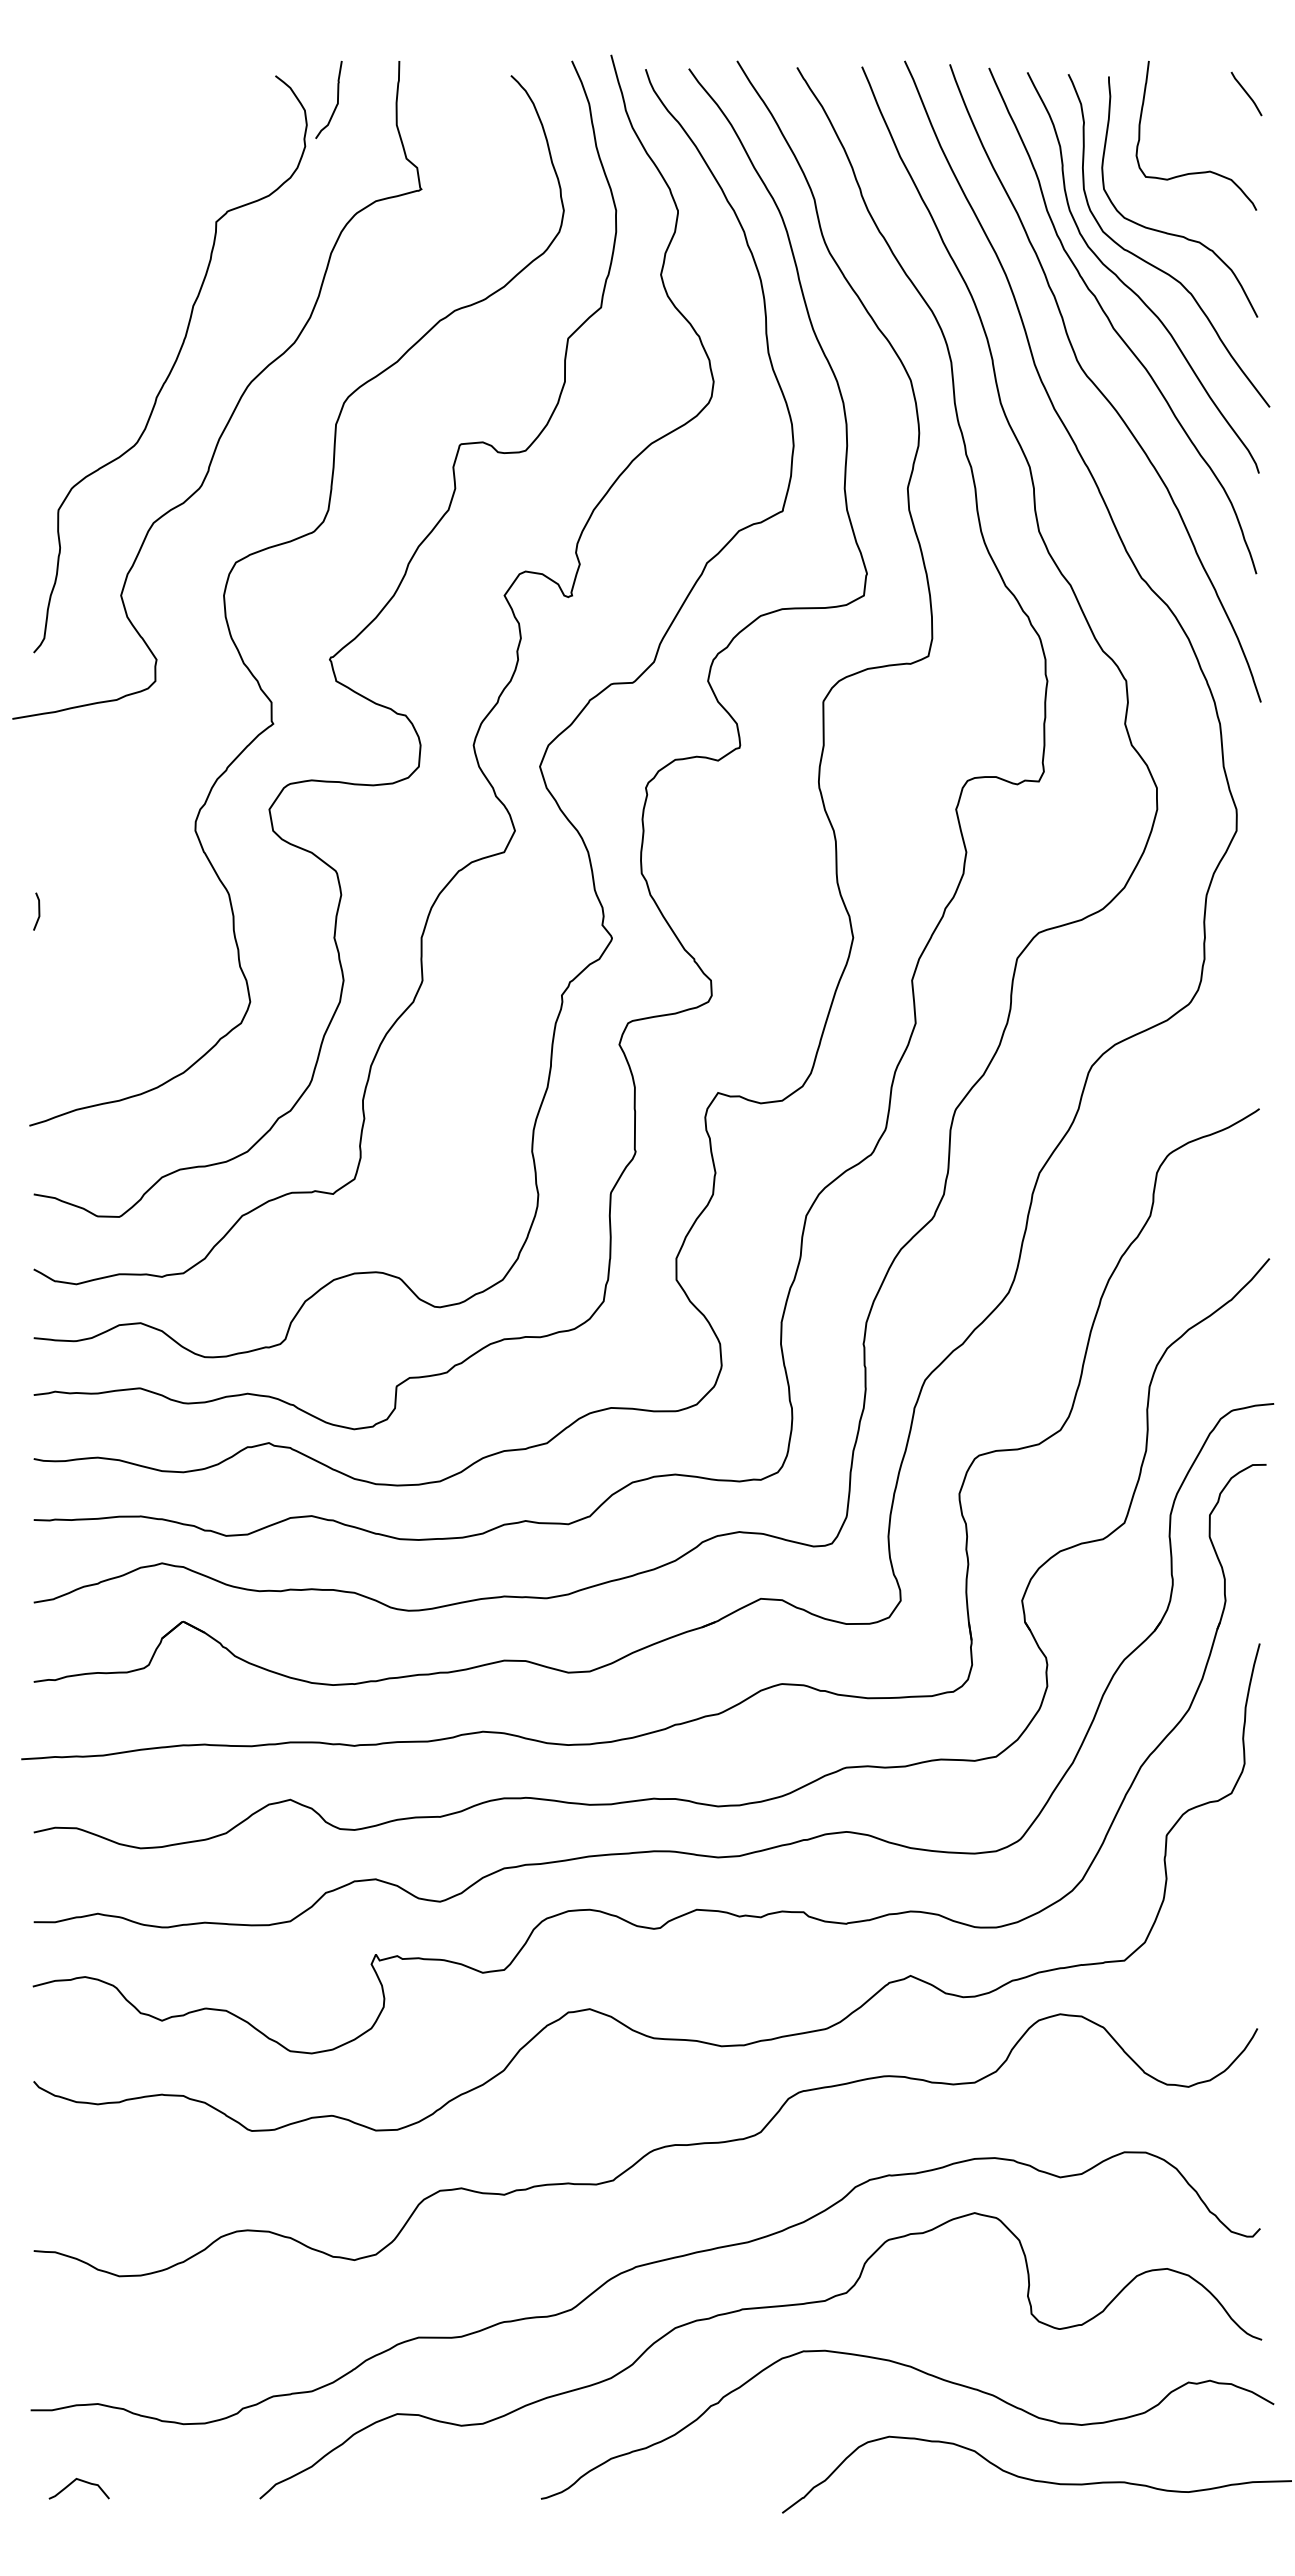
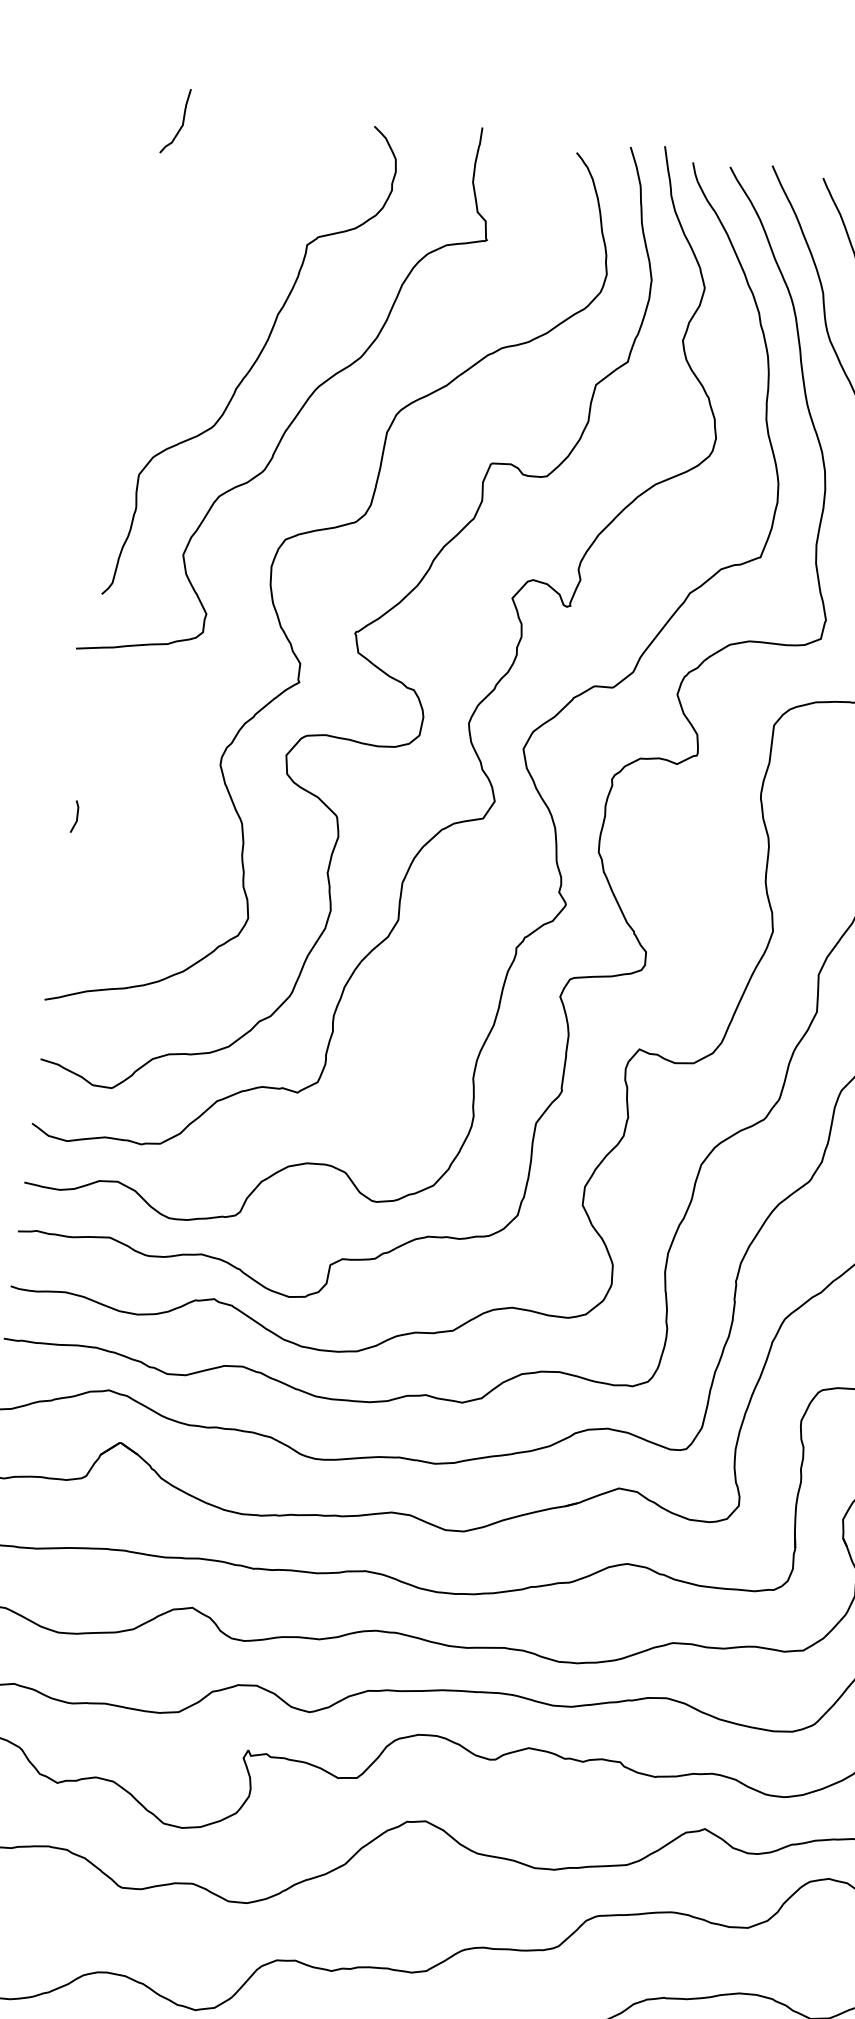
curve: (336, 103) -> (181, 125), moved

